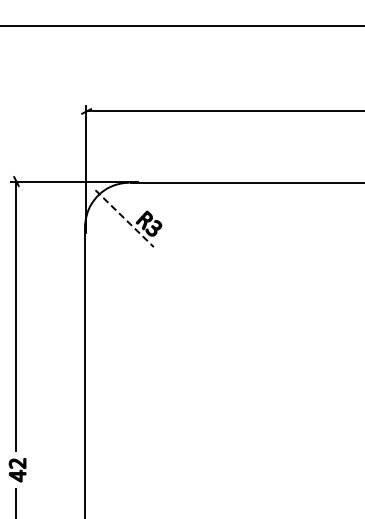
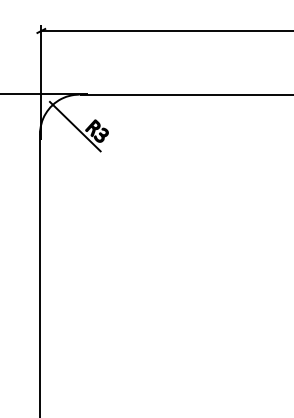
line: (124, 218) -> (75, 126), dashed -> solid

